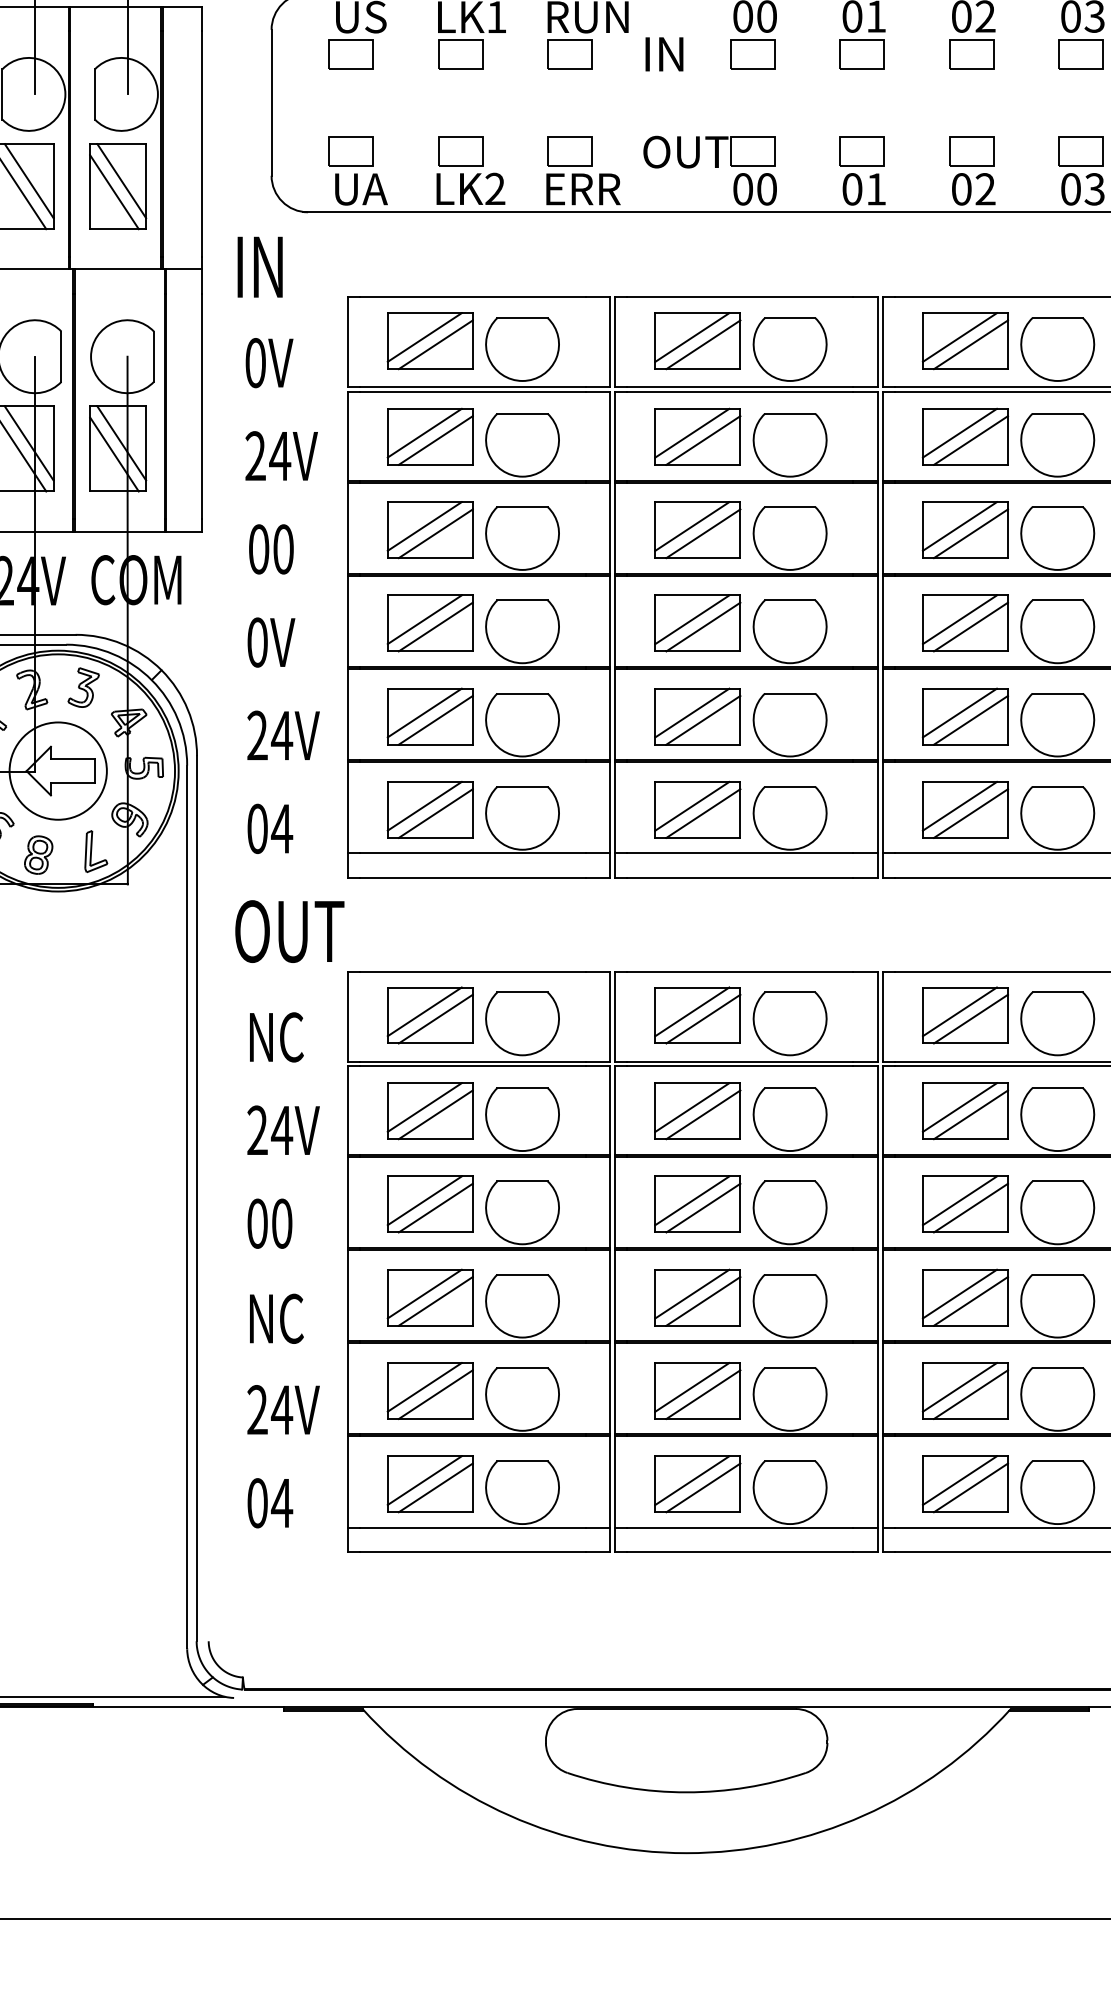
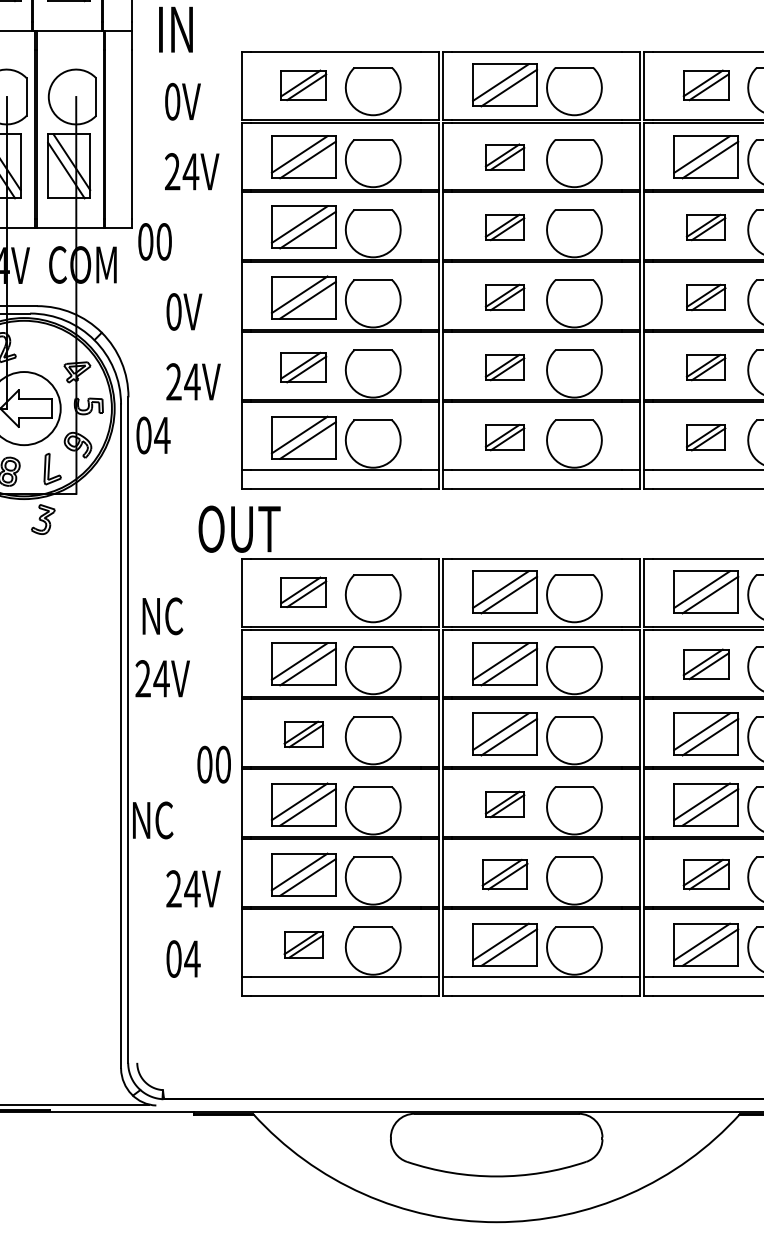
part: (429, 341) -> (303, 85), size x0.7
part: (964, 341) -> (705, 85), size x0.7
part: (697, 436) -> (504, 156), size x0.6
part: (697, 530) -> (504, 227), size x0.6
part: (964, 530) -> (705, 227), size x0.6
text: (271, 549) -> (155, 241), moved
part: (697, 623) -> (504, 297), size x0.6
part: (965, 623) -> (706, 297), size x0.6
part: (83, 687) -> (43, 519), moved
part: (429, 716) -> (303, 367), size x0.7
part: (697, 716) -> (504, 367), size x0.6
part: (964, 716) -> (705, 367), size x0.6
part: (697, 809) -> (504, 437), size x0.6
part: (964, 809) -> (705, 437), size x0.6
text: (270, 828) -> (153, 435), moved
text: (289, 931) -> (239, 529), moved
part: (429, 1015) -> (303, 592), size x0.7
text: (276, 1037) -> (162, 616), moved
part: (964, 1111) -> (705, 664), size x0.7
text: (283, 1129) -> (162, 678), moved
part: (429, 1204) -> (303, 734), size x0.6
text: (269, 1223) -> (213, 764), moved
part: (697, 1297) -> (504, 804), size x0.6
text: (276, 1318) -> (152, 820), moved
part: (697, 1390) -> (504, 874), size x0.7
part: (964, 1390) -> (705, 874), size x0.7
part: (429, 1484) -> (303, 944), size x0.6

